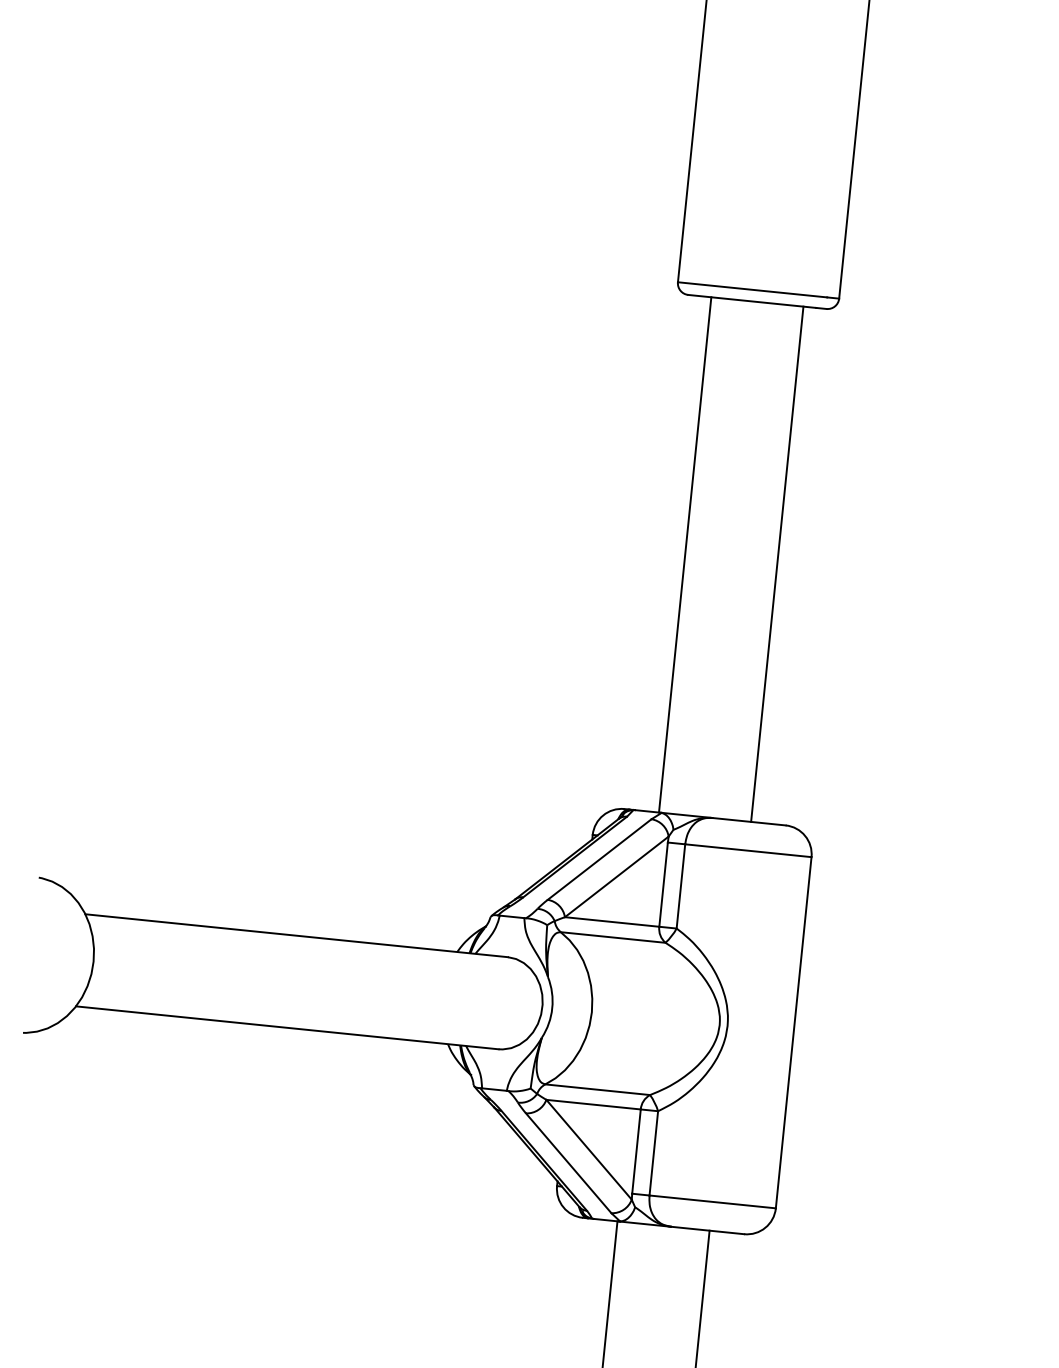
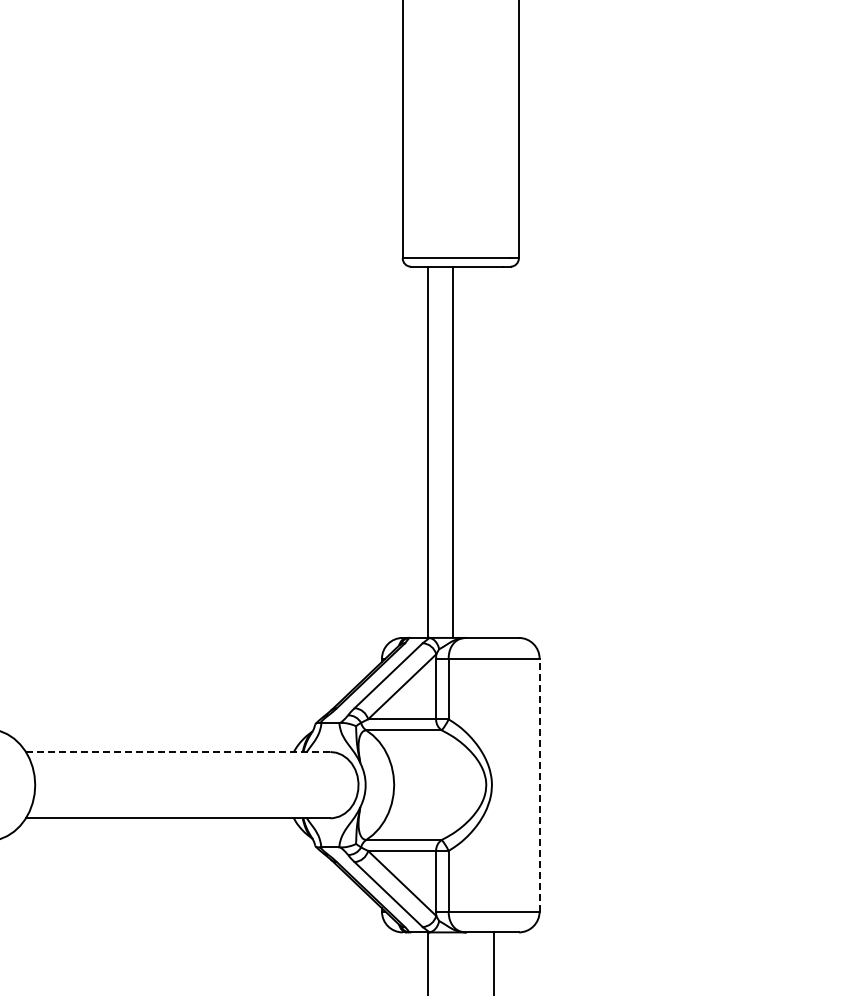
line: (776, 563) -> (452, 451), moved
line: (295, 934) -> (177, 751), solid -> dashed
line: (793, 1033) -> (539, 785), solid -> dashed

